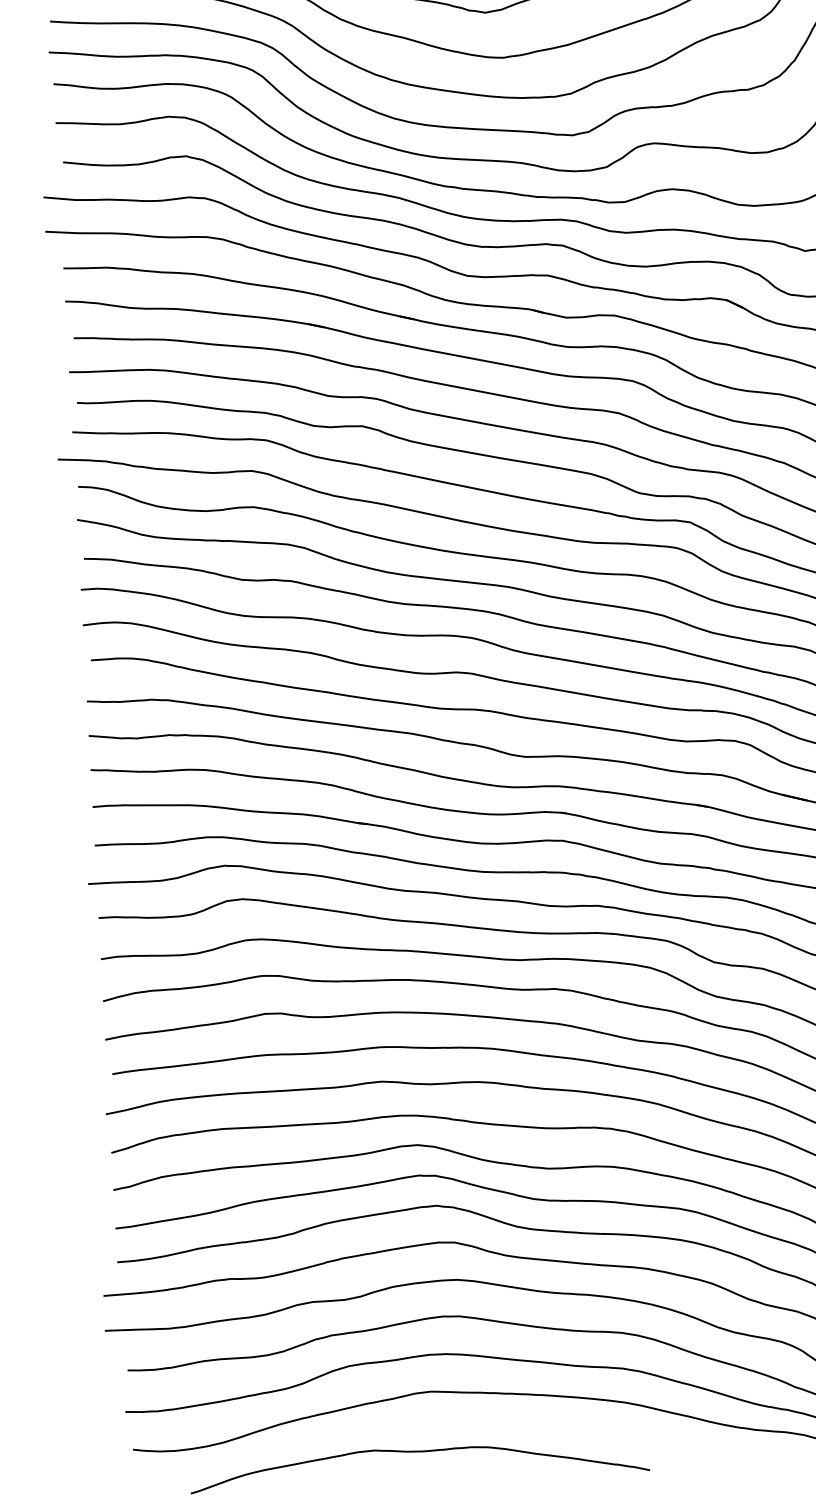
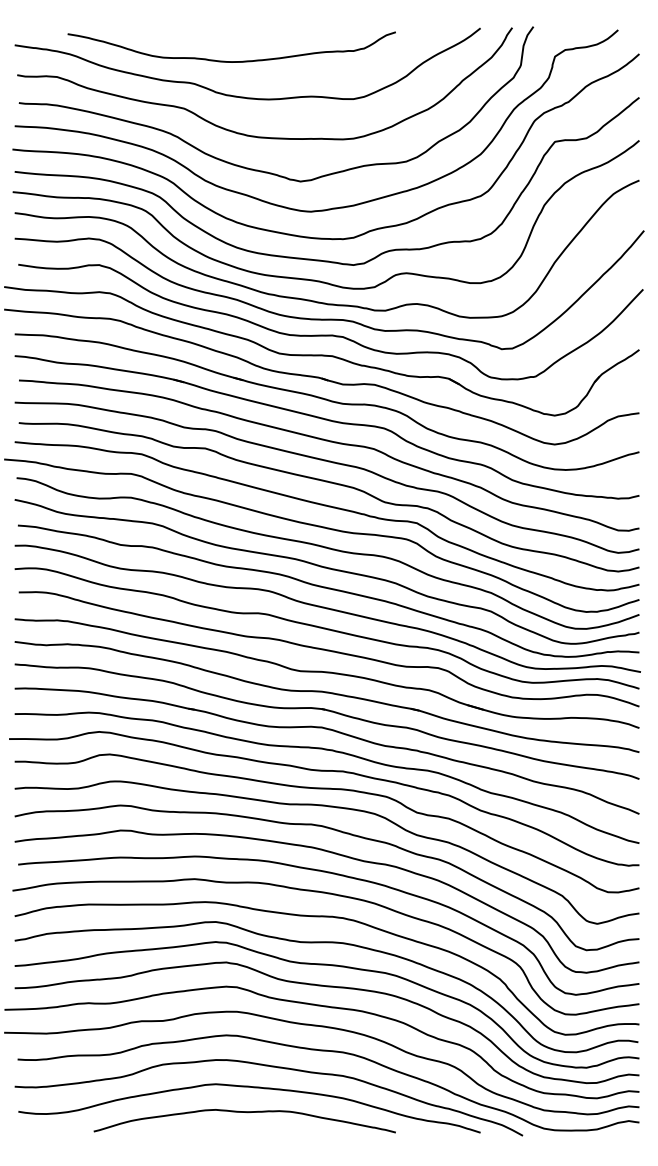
curve: (423, 1453) -> (247, 1113), moved

